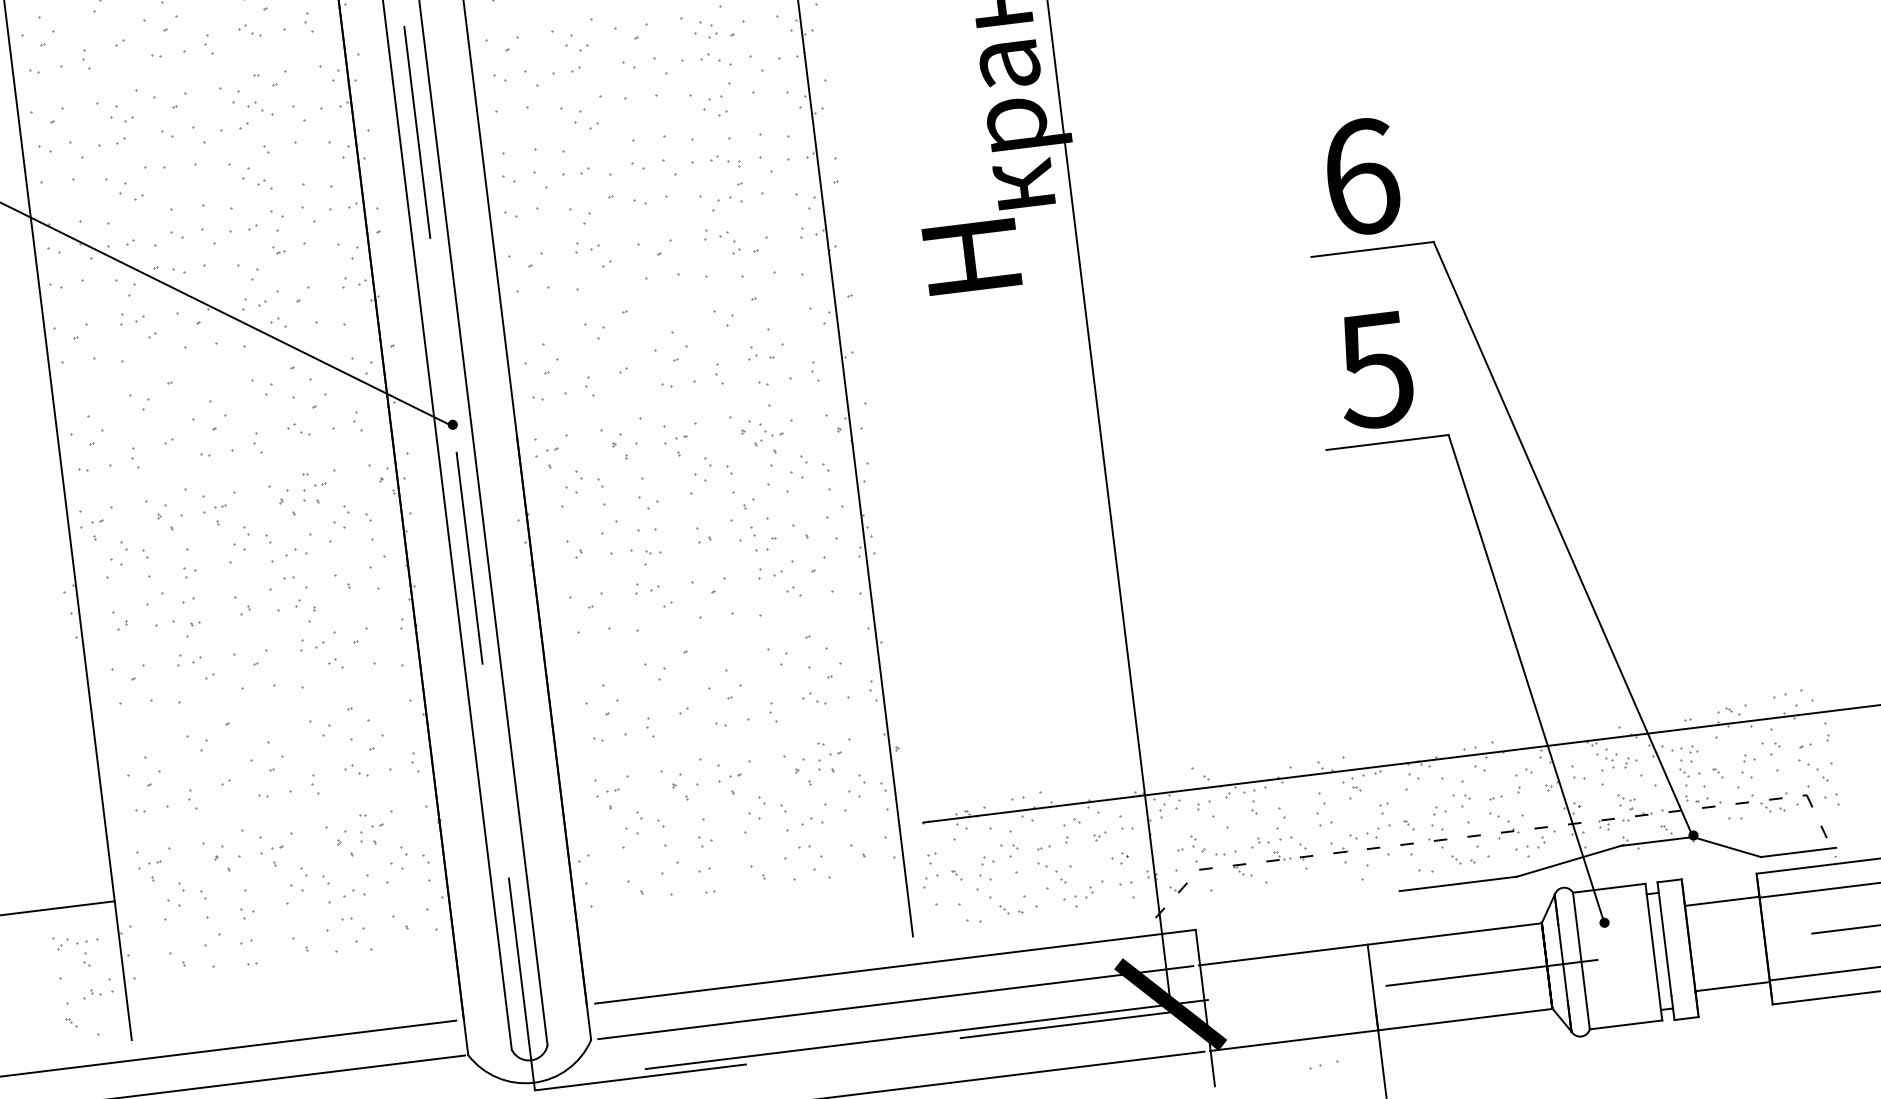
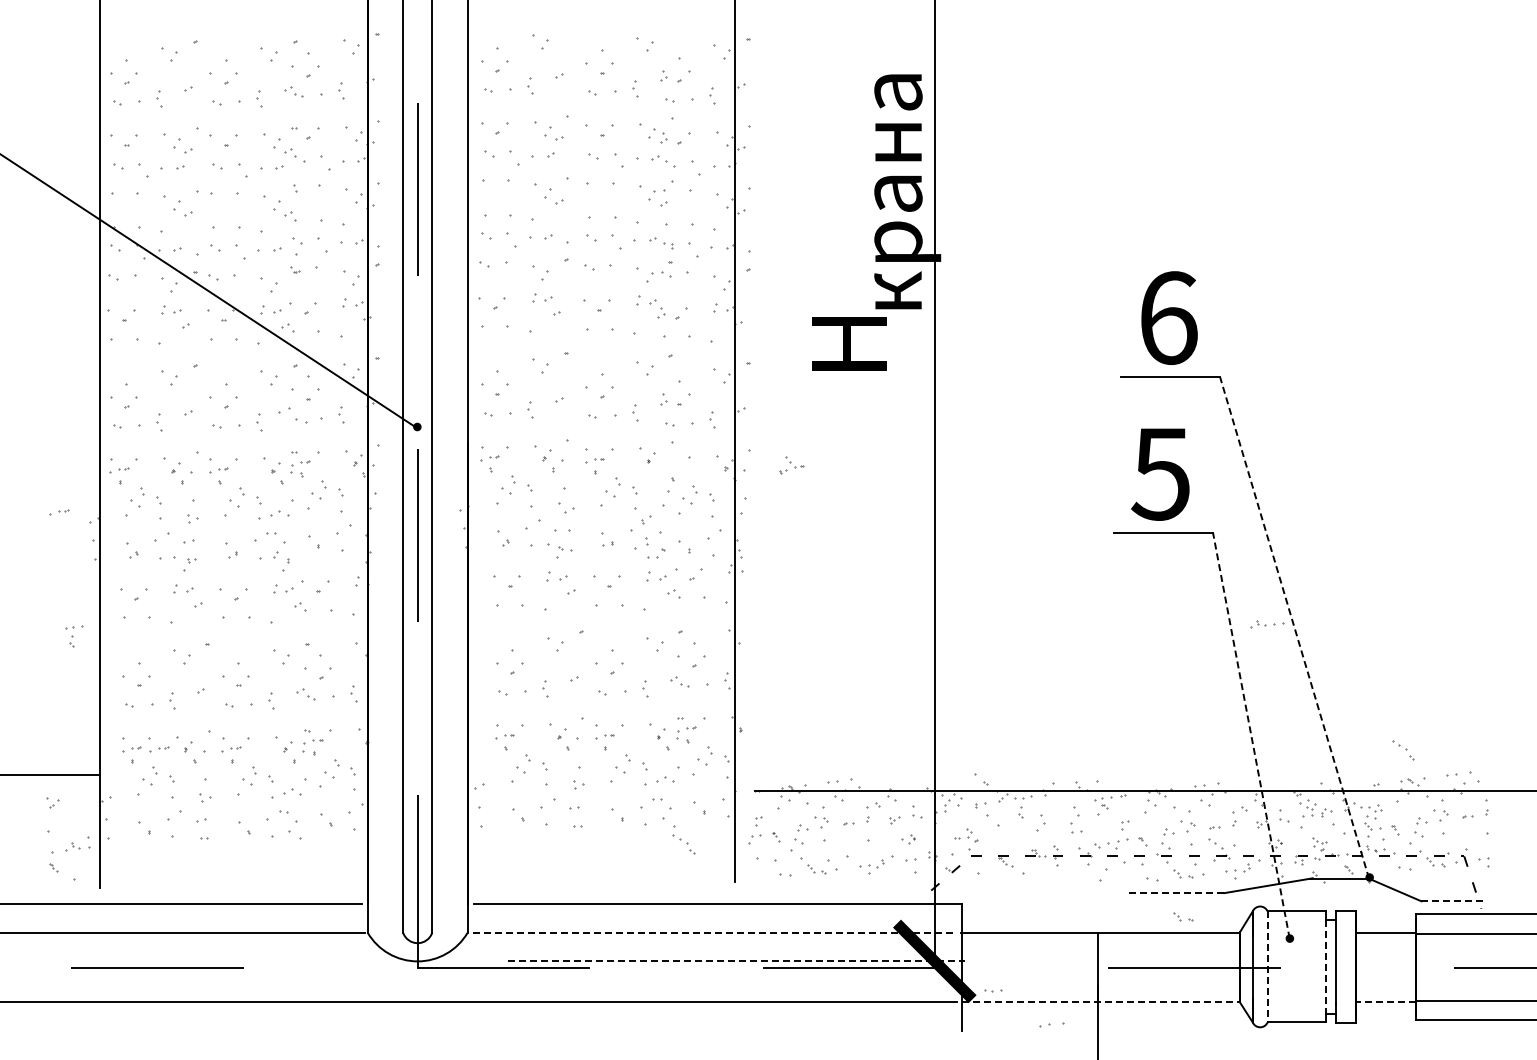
part: (298, 429) -> (293, 415), size x1.6
part: (767, 434) -> (791, 465), moved
line: (1563, 539) -> (1294, 627), solid -> dashed
part: (25, 584) -> (59, 512), added
line: (1526, 678) -> (1251, 735), solid -> dashed
part: (1814, 770) -> (1403, 750), moved
part: (1271, 841) -> (1267, 624), moved
part: (1225, 852) -> (993, 990), moved
line: (1799, 852) -> (1452, 901), solid -> dashed
part: (184, 860) -> (159, 749), added
part: (1051, 873) -> (683, 844), moved
line: (1458, 884) -> (1176, 893), solid -> dashed
part: (1470, 911) -> (1183, 916), added
line: (1653, 951) -> (1326, 966), solid -> dashed
part: (89, 952) -> (74, 636), moved
line: (1581, 961) -> (1267, 967), solid -> dashed
line: (1731, 987) -> (1385, 1002), solid -> dashed
line: (896, 1002) -> (715, 932), solid -> dashed
line: (1382, 1029) -> (1101, 1002), solid -> dashed
line: (927, 1034) -> (737, 961), solid -> dashed

